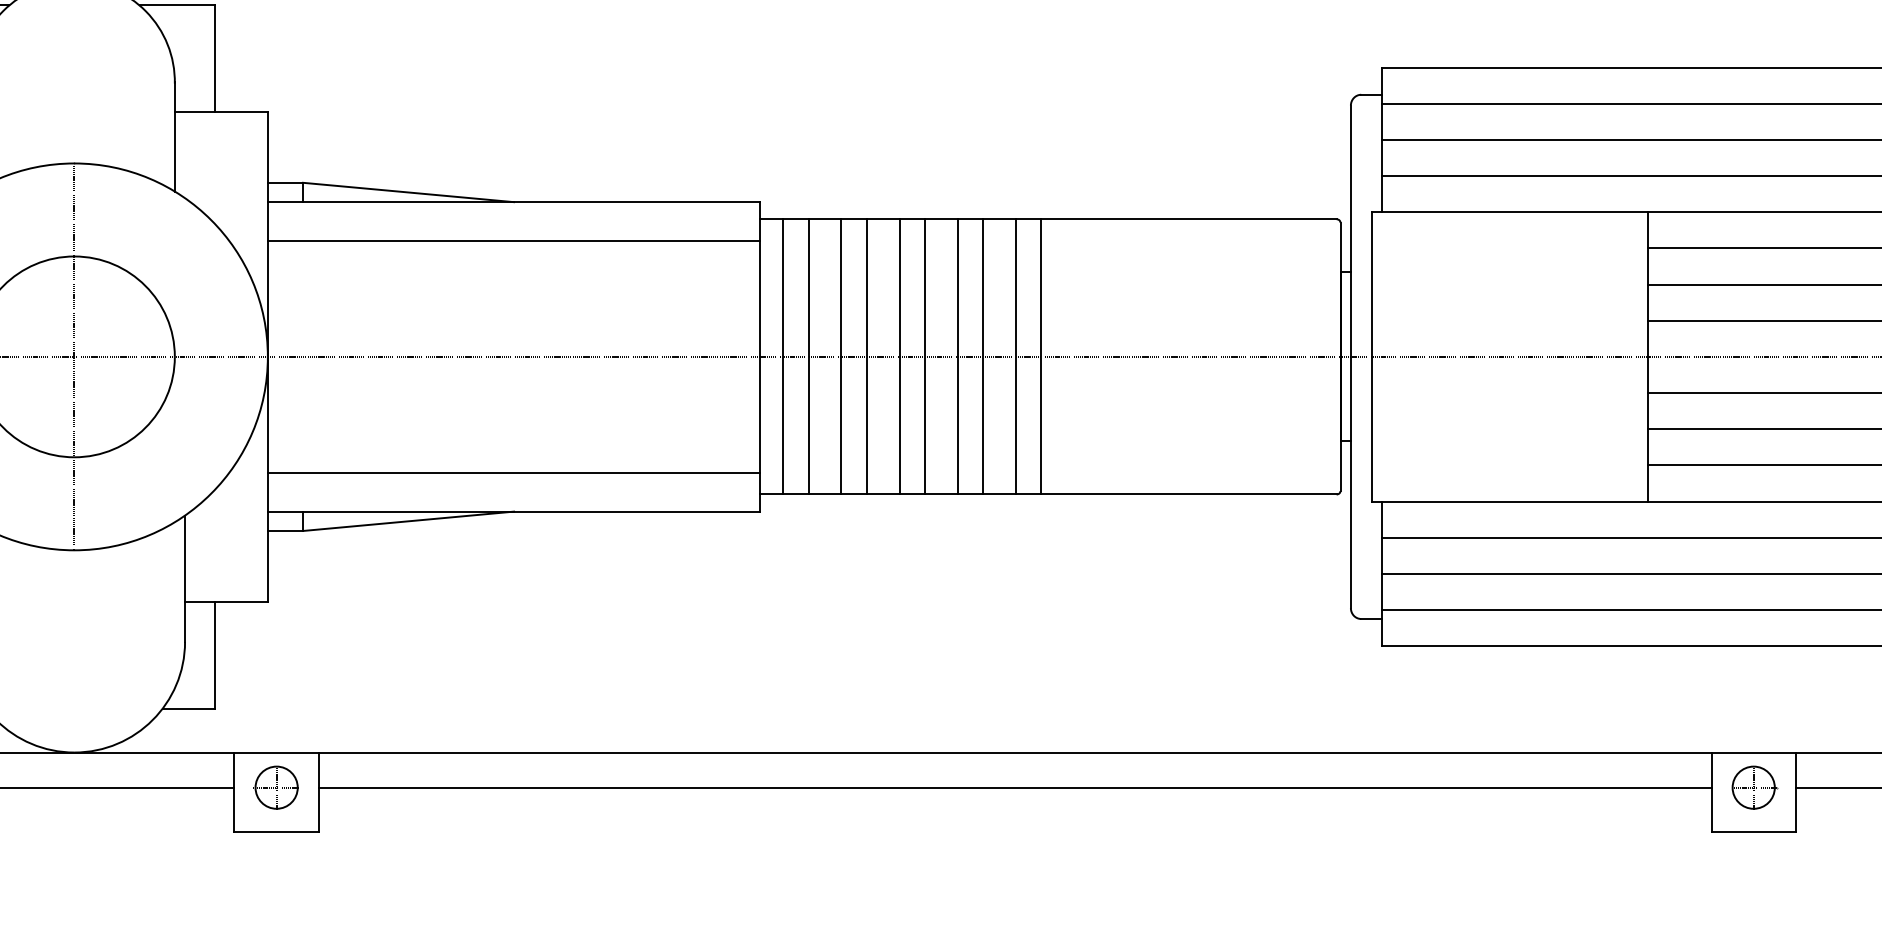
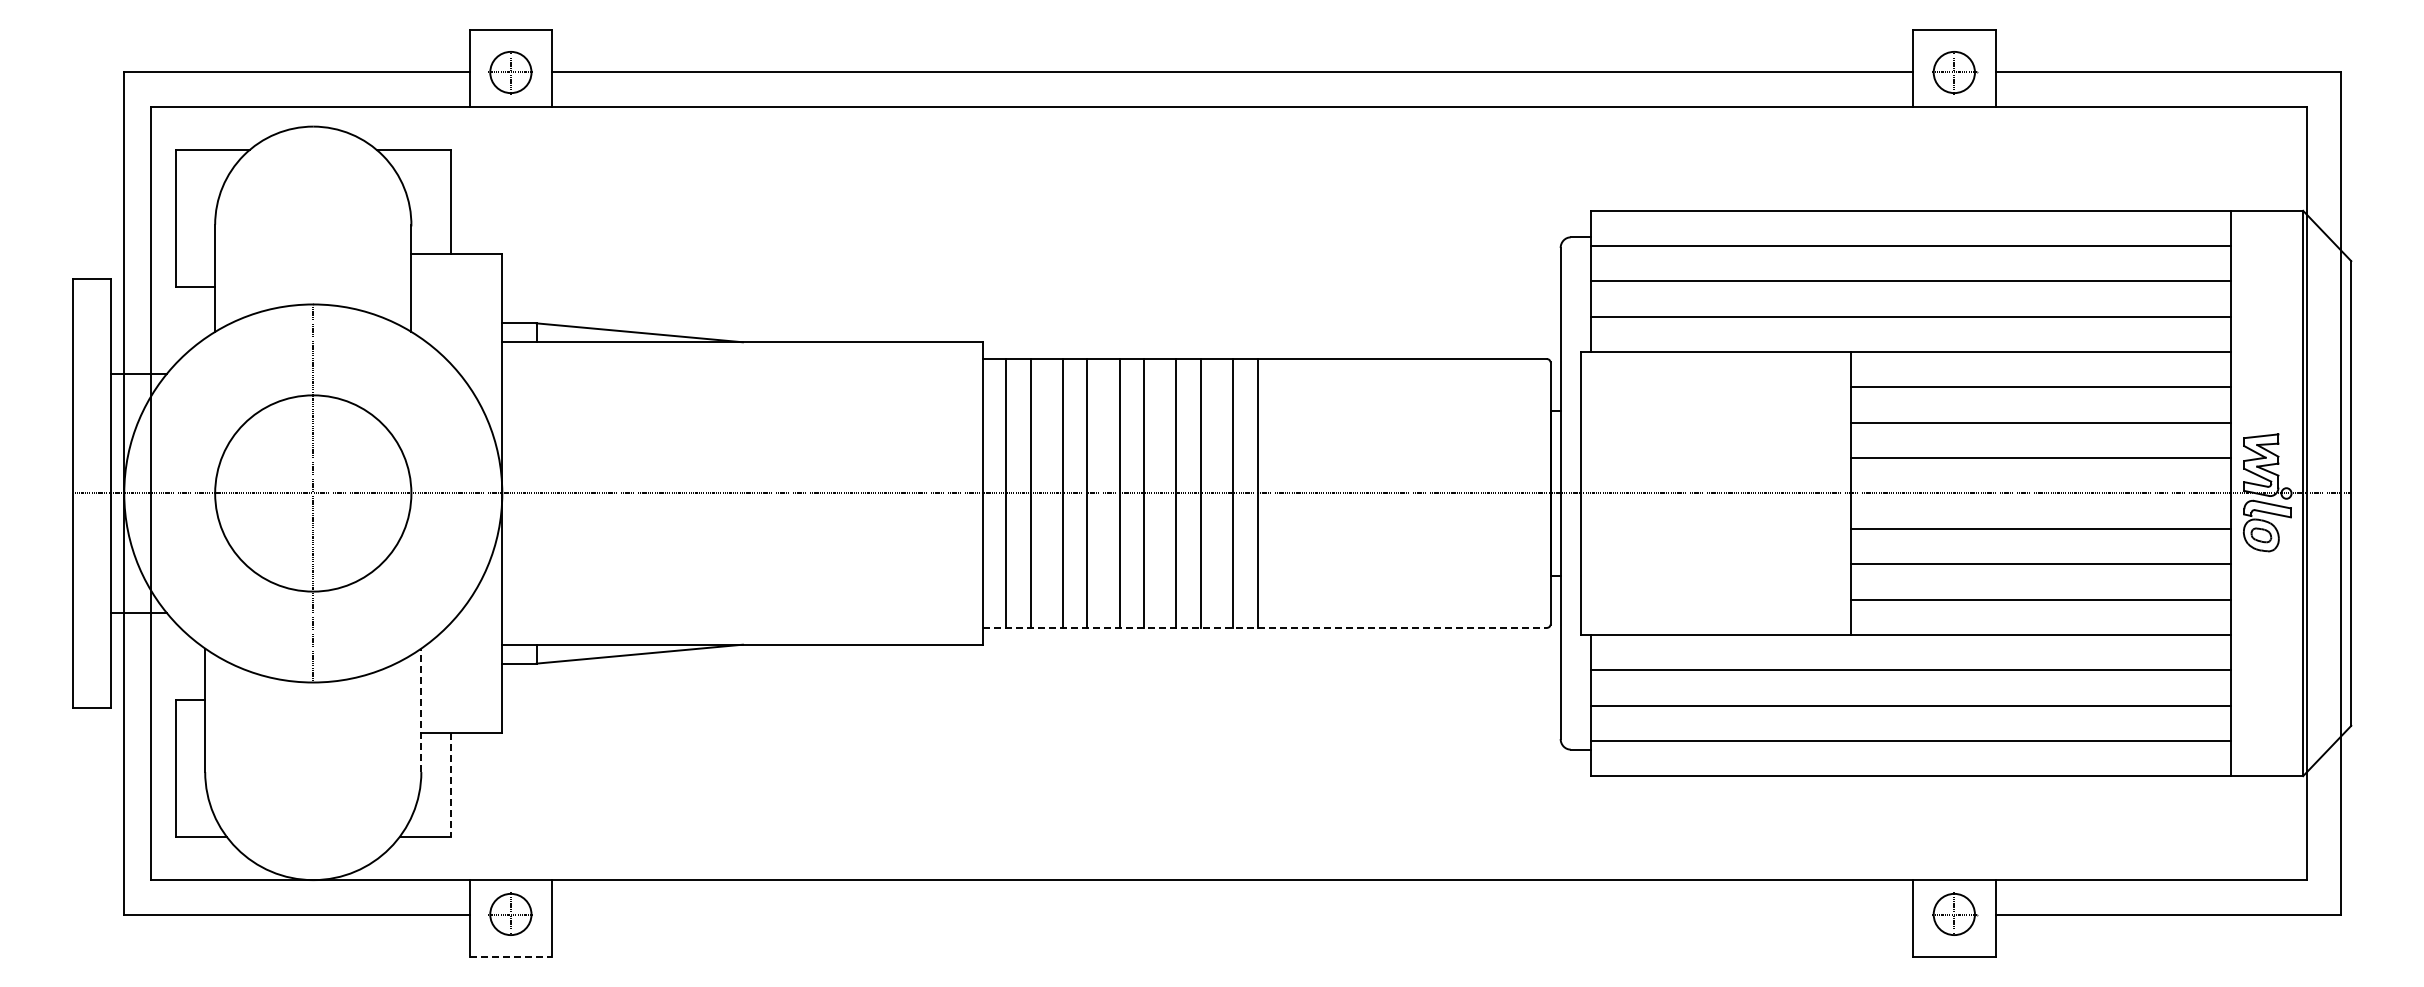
line: (513, 241) -> (742, 380), removed
line: (513, 472) -> (742, 606), removed
line: (1048, 494) -> (1265, 627), solid -> dashed
line: (185, 578) -> (421, 710), solid -> dashed
line: (214, 655) -> (450, 785), solid -> dashed
line: (1015, 787) -> (1232, 914), removed
line: (277, 831) -> (511, 957), solid -> dashed

